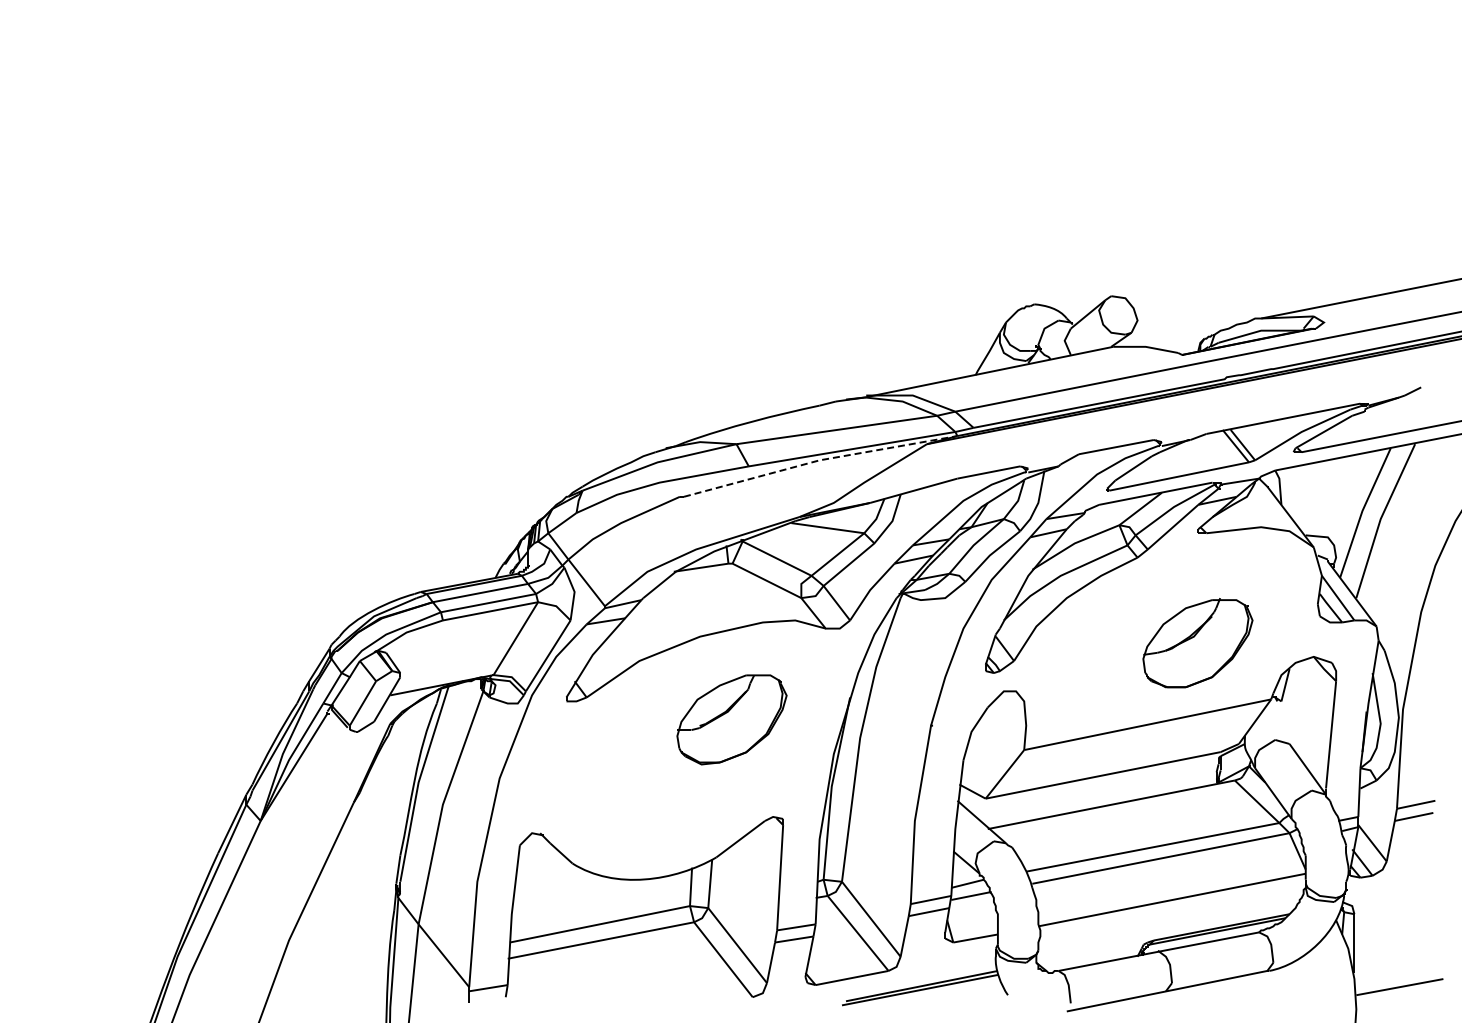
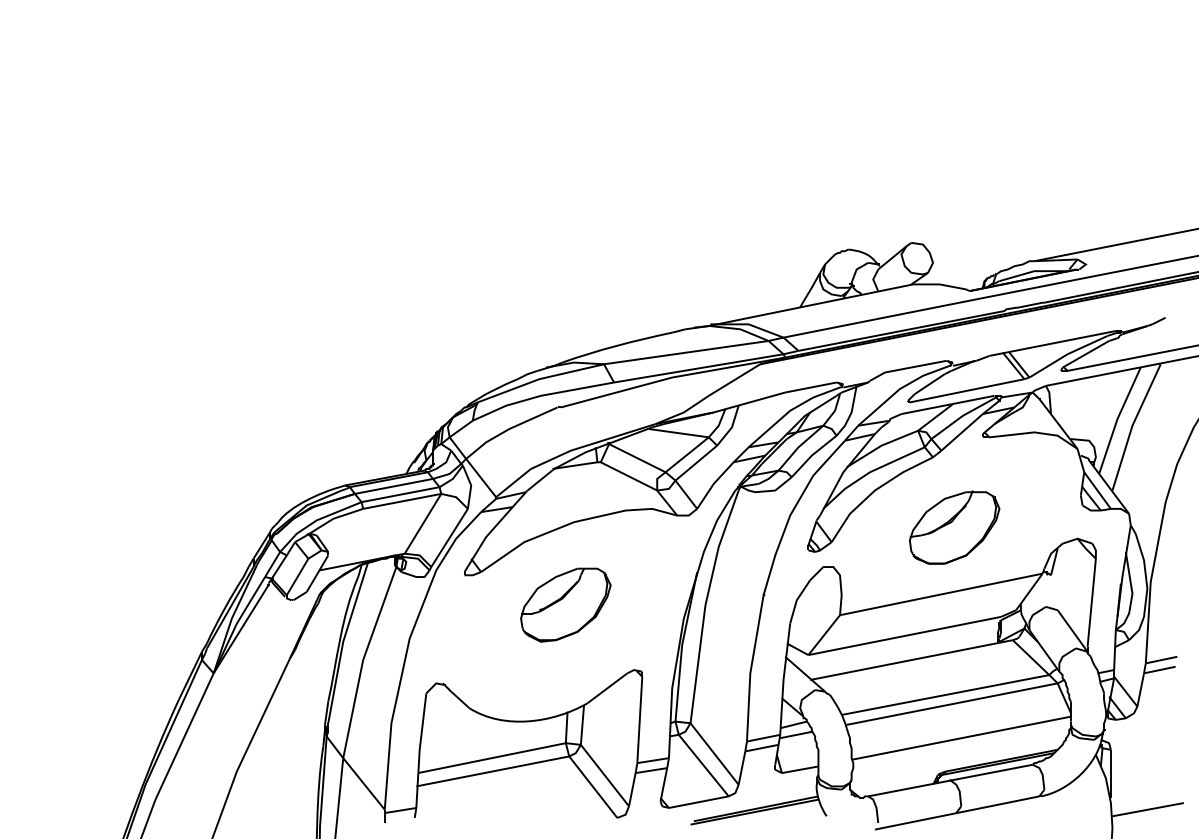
line: (819, 460) -> (672, 377), dashed -> solid
part: (1197, 643) -> (954, 527), moved
part: (731, 719) -> (565, 604), moved

